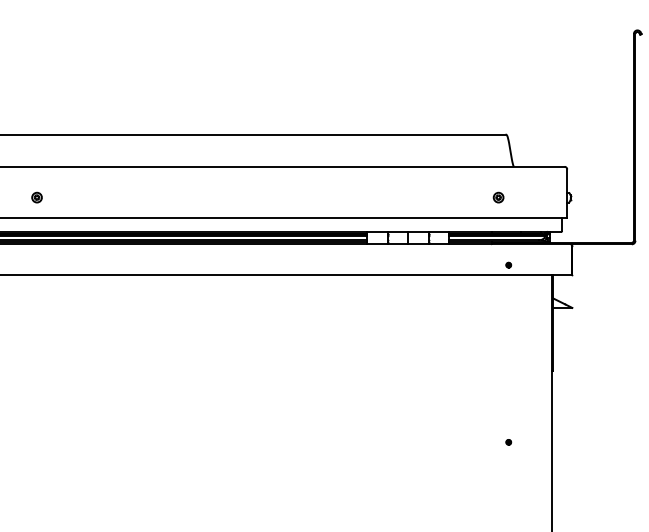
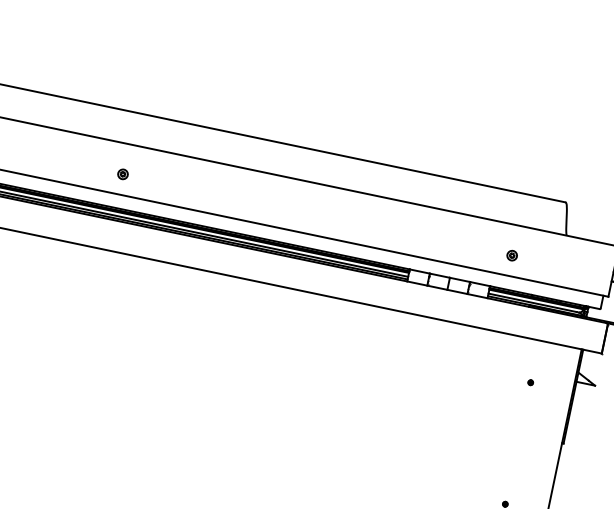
part: (36, 197) -> (122, 174), moved
part: (498, 197) -> (512, 255), moved
part: (508, 264) -> (530, 381), moved

